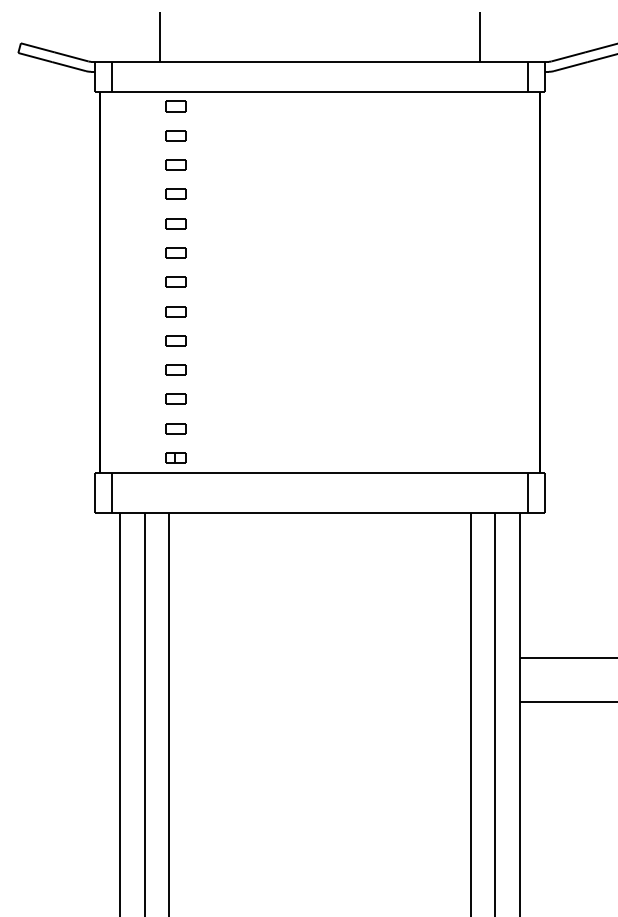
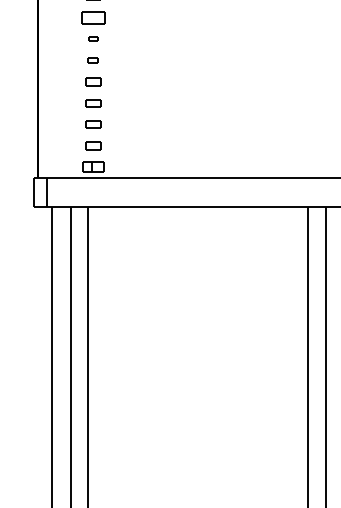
part: (175, 252) -> (92, 17), size x1.6
part: (175, 281) -> (92, 38), size x0.6
part: (175, 311) -> (92, 60), size x0.7
part: (175, 457) -> (92, 166), size x1.4

